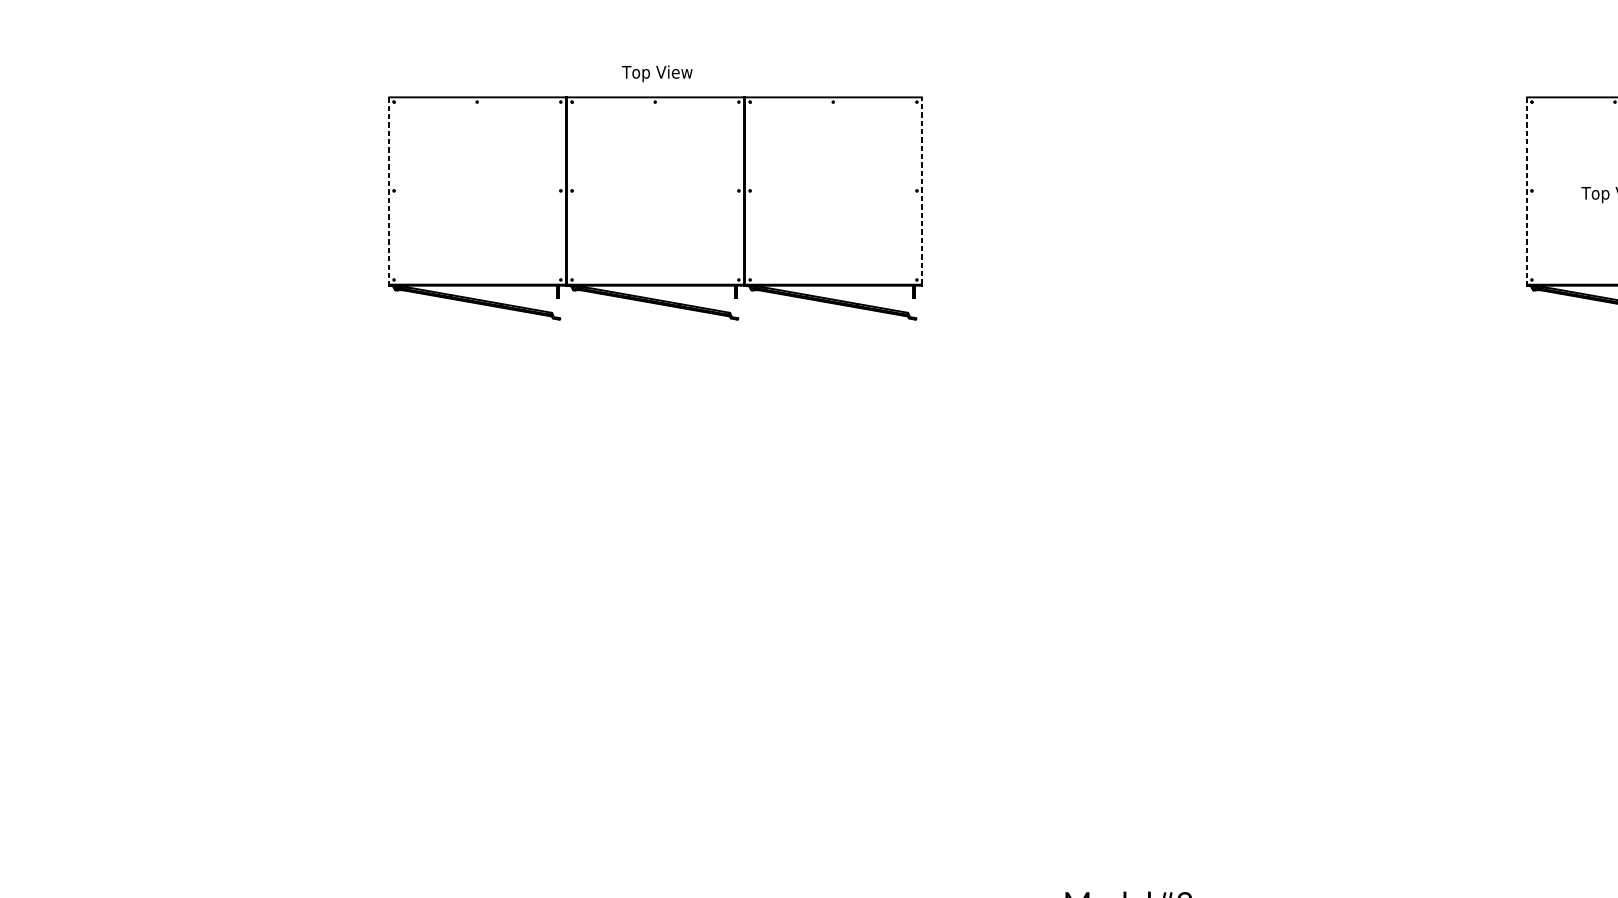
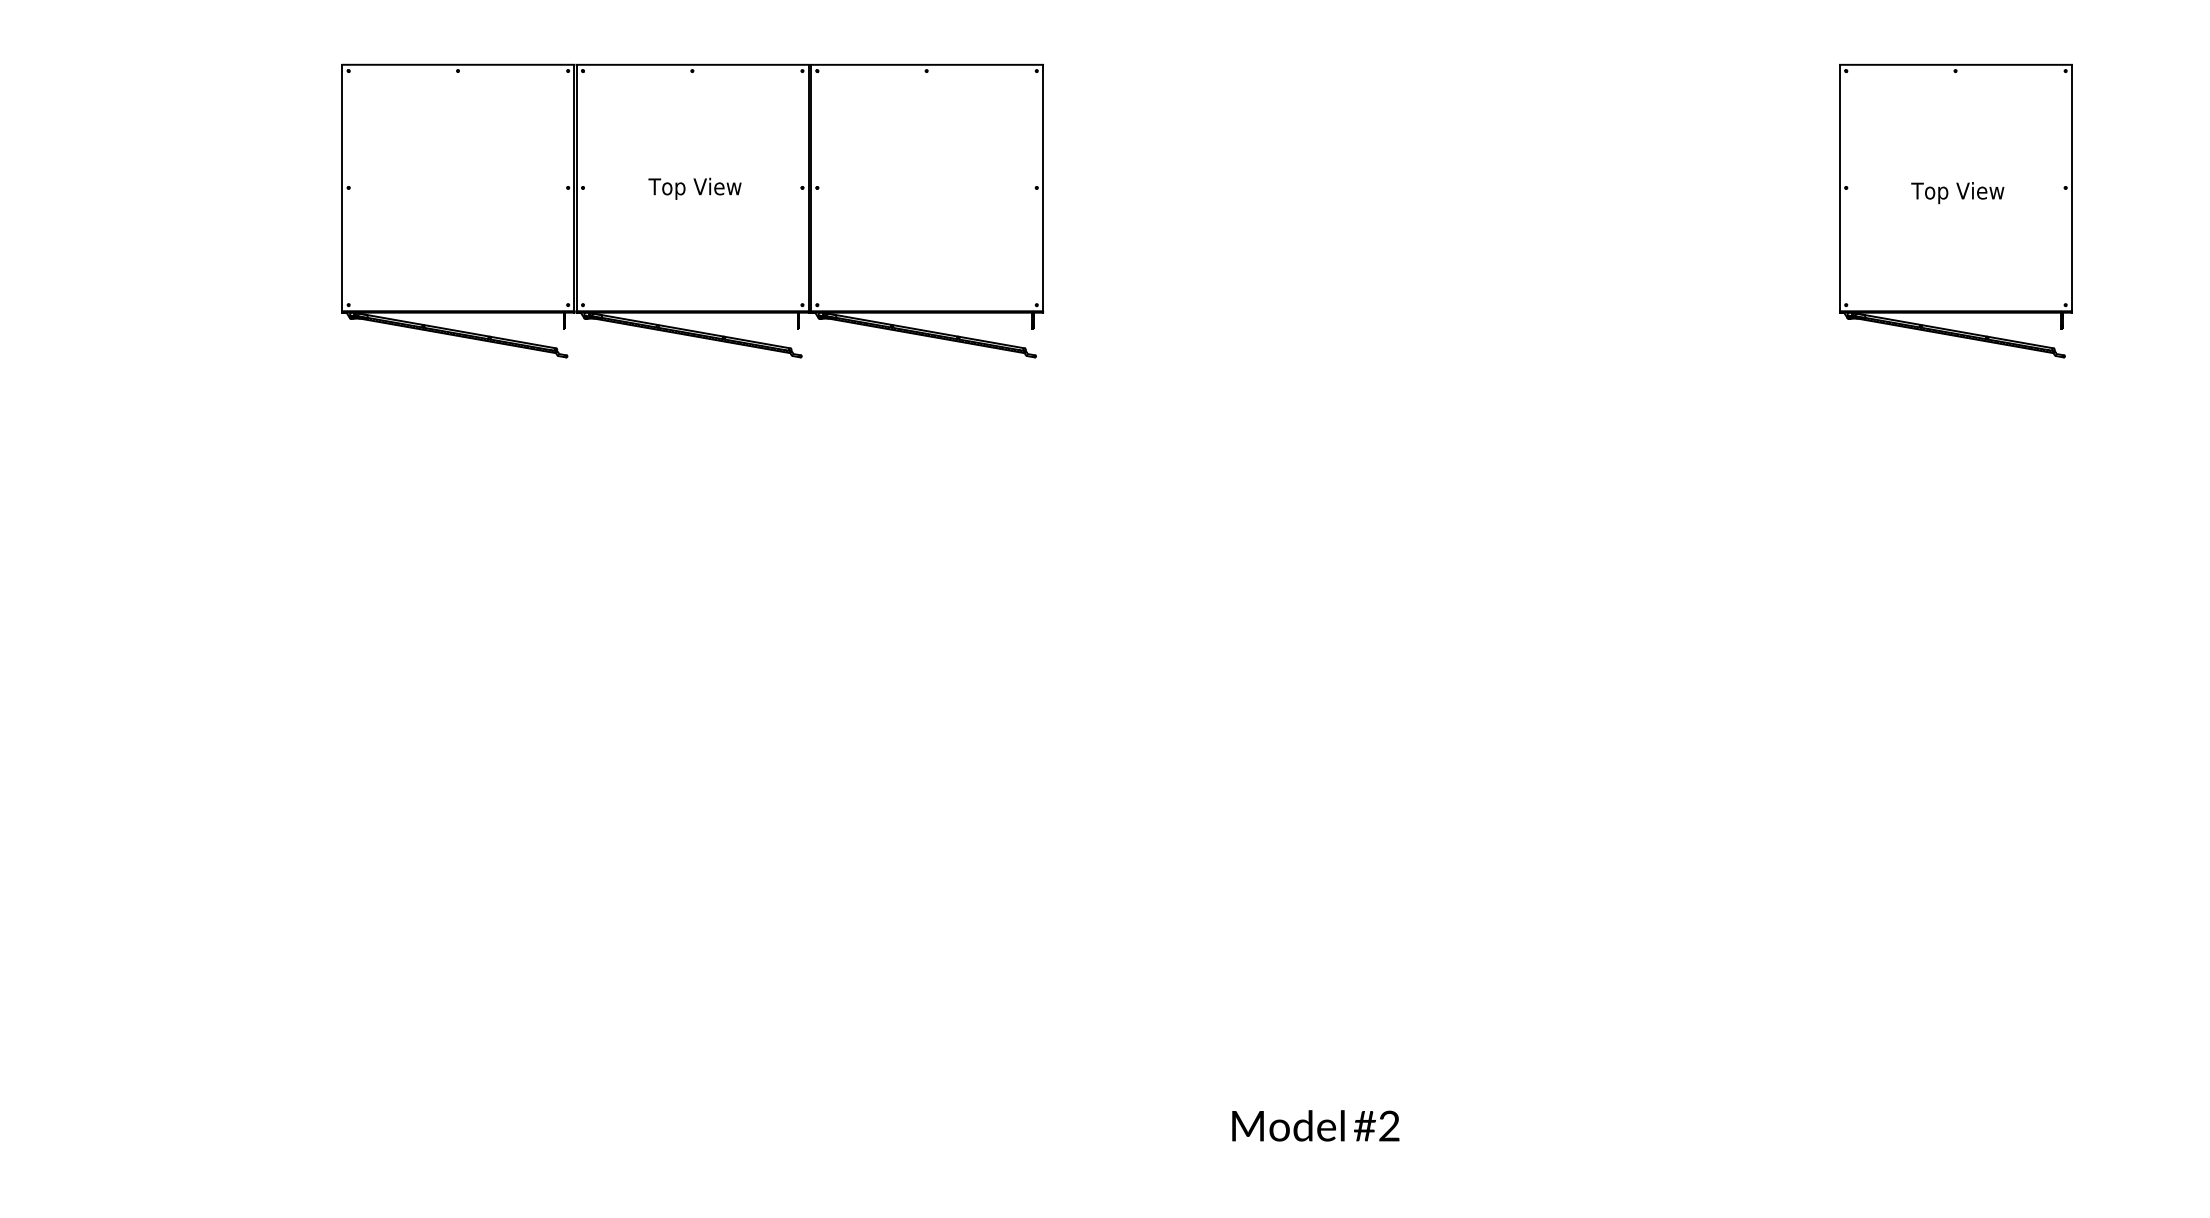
text: (656, 73) -> (694, 188), moved
line: (922, 190) -> (1043, 187), dashed -> solid
line: (389, 191) -> (342, 188), dashed -> solid
line: (1526, 191) -> (1839, 188), dashed -> solid

